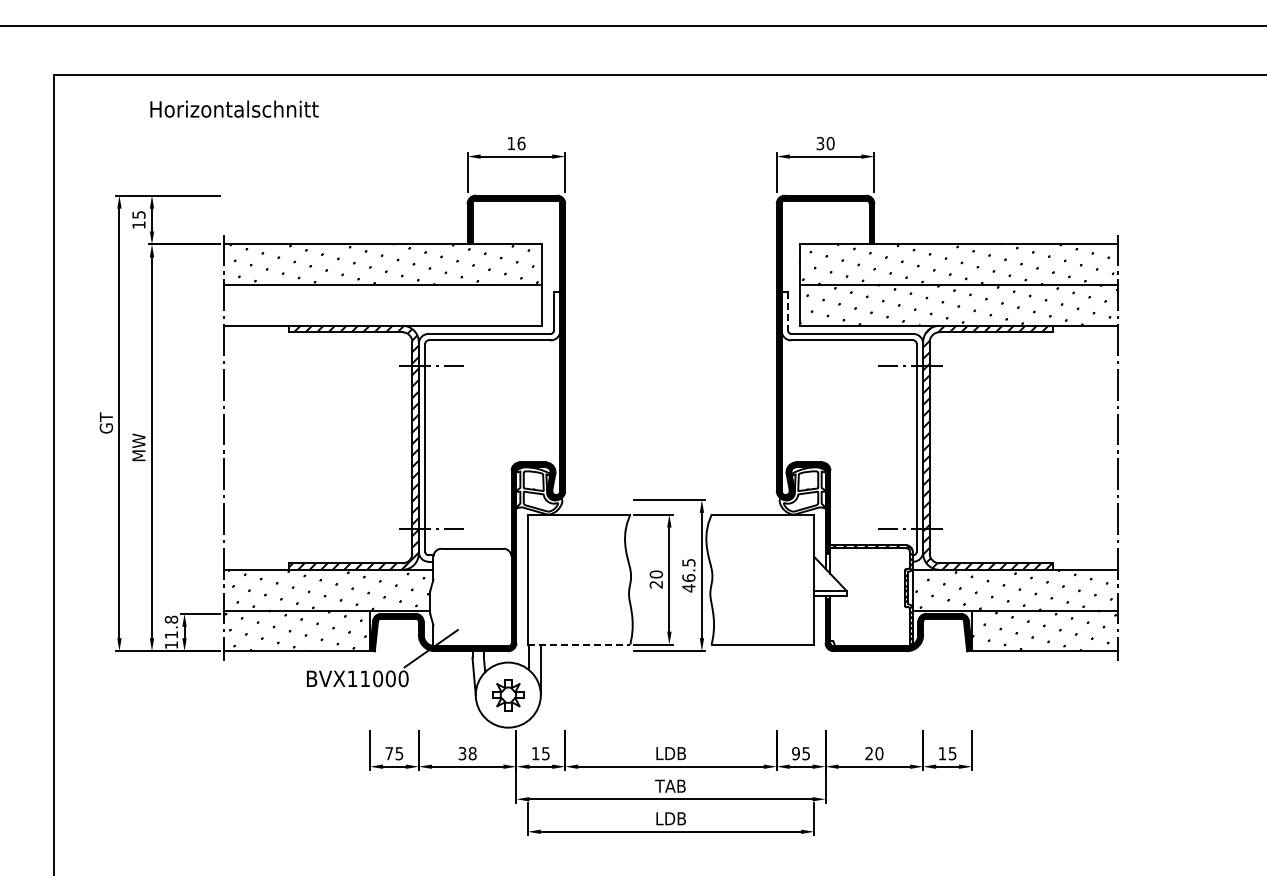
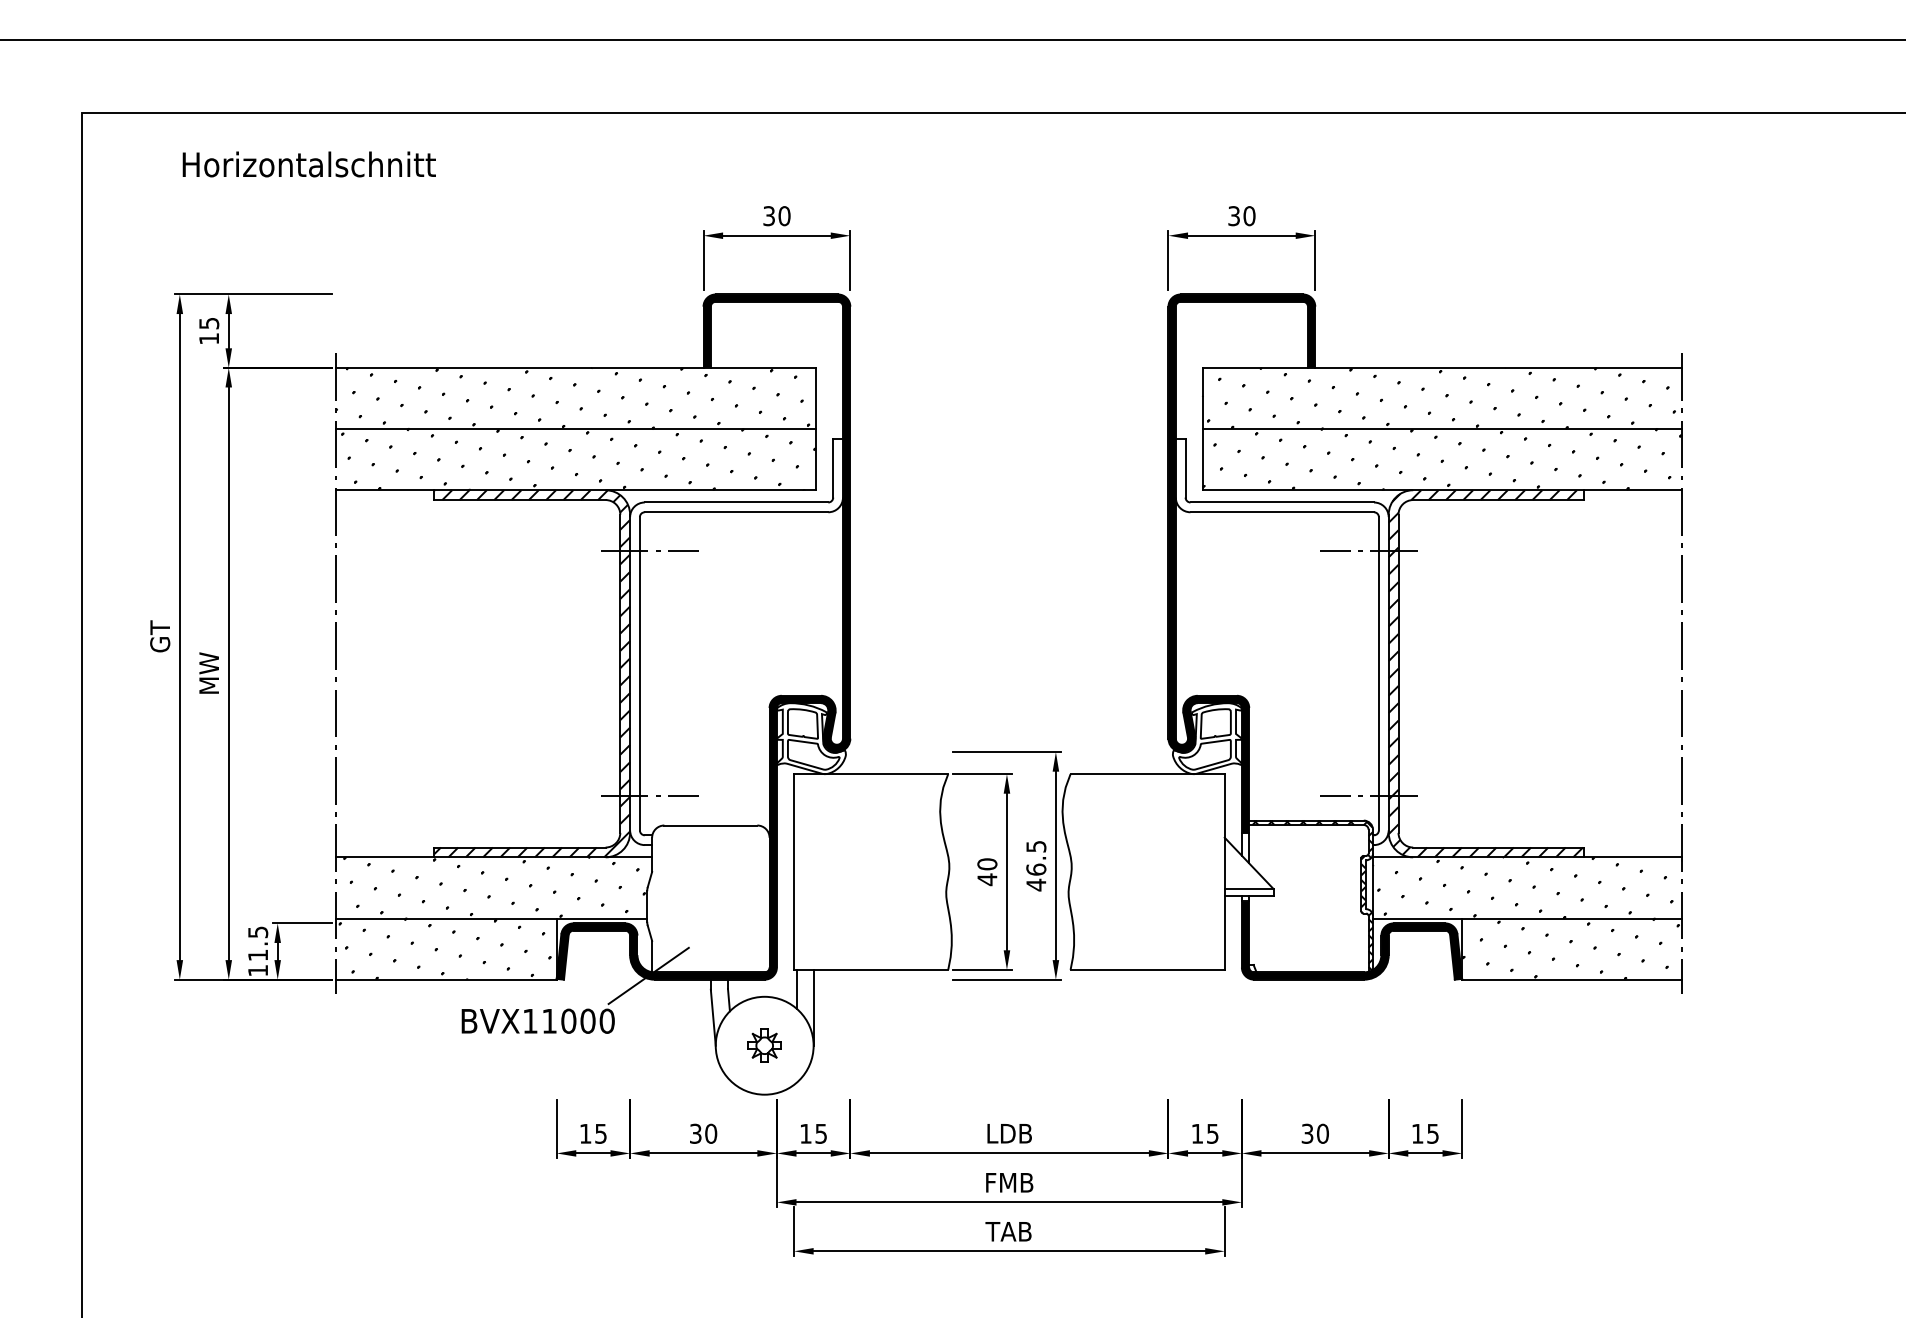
text: (234, 108) -> (309, 163), moved
text: (516, 143) -> (777, 216), 16 -> 30
hatch: (384, 305) -> (578, 459), added
line: (788, 311) -> (1186, 468), dashed -> solid
text: (655, 584) -> (986, 879), 20 -> 40
text: (171, 619) -> (258, 931), 11.8 -> 11.5
line: (579, 644) -> (871, 969), dashed -> solid
part: (507, 694) -> (763, 1044), size x0.71
text: (388, 753) -> (584, 1133), 75 -> 15
text: (472, 753) -> (710, 1133), 38 -> 30
text: (795, 753) -> (1196, 1133), 95 -> 15
text: (868, 753) -> (1306, 1133), 20 -> 30
text: (670, 785) -> (1008, 1181), TAB -> FMB
text: (670, 818) -> (1008, 1231), LDB -> TAB

